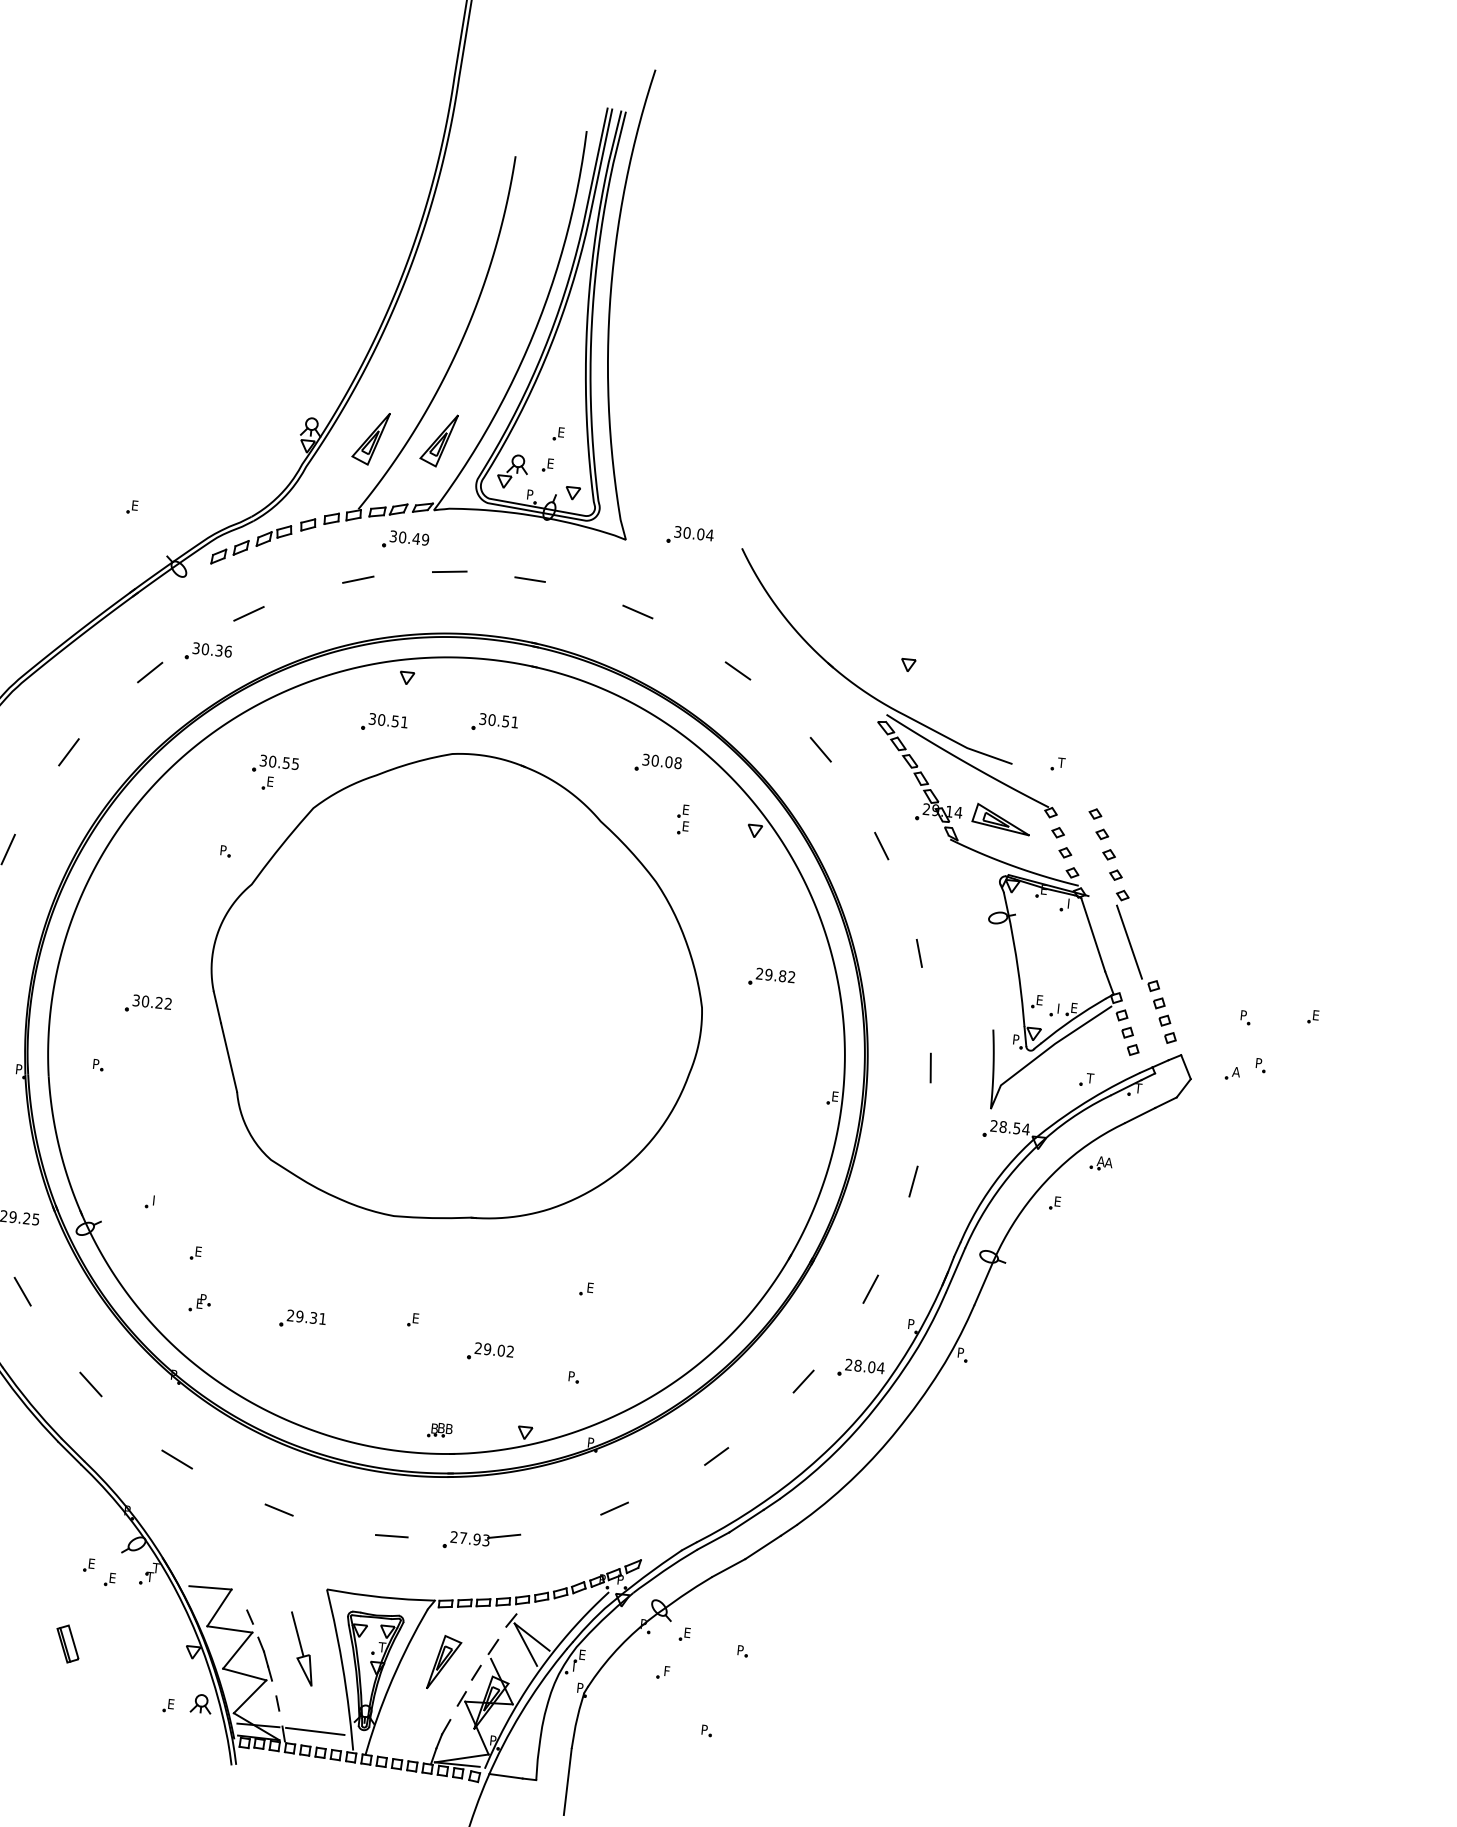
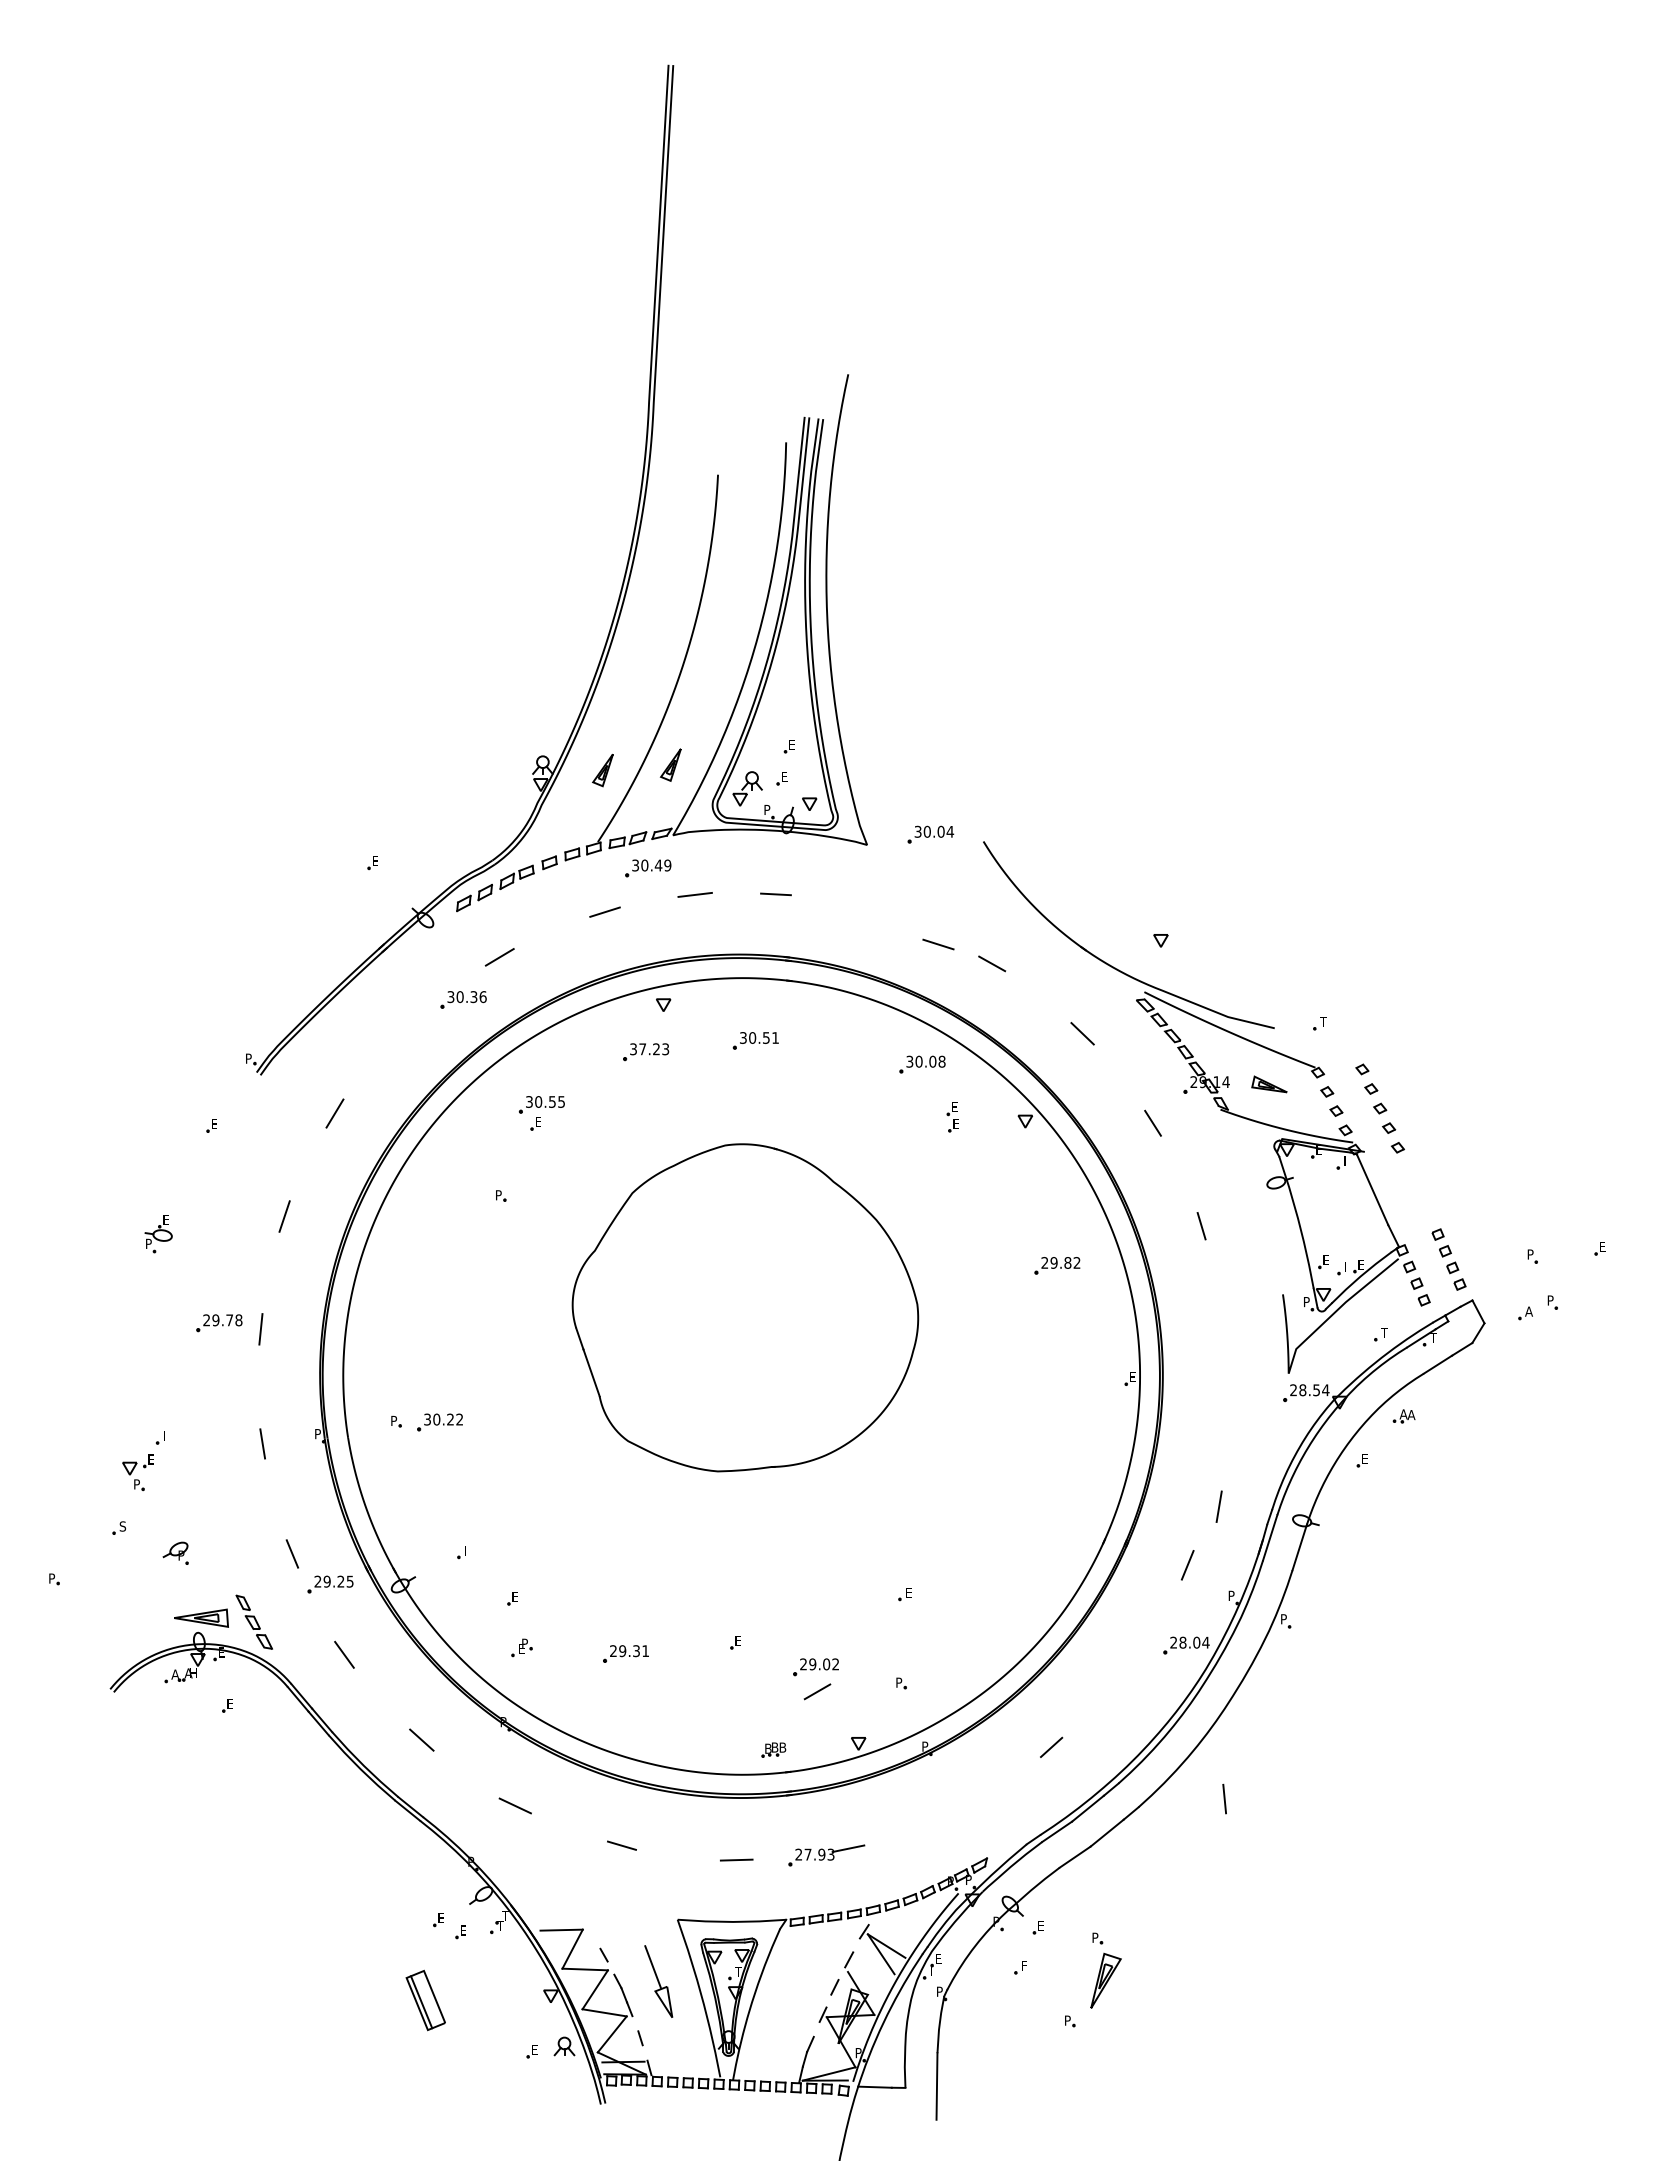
part: (370, 438) -> (602, 770), size x0.6
part: (438, 439) -> (670, 764), size x0.6
line: (637, 611) -> (938, 944), moved
line: (150, 672) -> (407, 1025), removed
text: (393, 721) -> (654, 1049), 30.51 -> 37.23
part: (1001, 819) -> (1269, 1084), size x0.6
line: (1129, 942) -> (1409, 1193), removed
part: (457, 987) -> (745, 1307), size x0.7
part: (147, 1004) -> (439, 1422), moved
line: (930, 1067) -> (1224, 1798), moved
line: (912, 1181) -> (1218, 1506), moved
line: (803, 1381) -> (1130, 1663), removed
line: (614, 1508) -> (817, 1691), moved
part: (67, 1643) -> (425, 2000), size x1.6
part: (443, 1662) -> (1105, 1980), moved
line: (315, 1730) -> (680, 2061), removed

